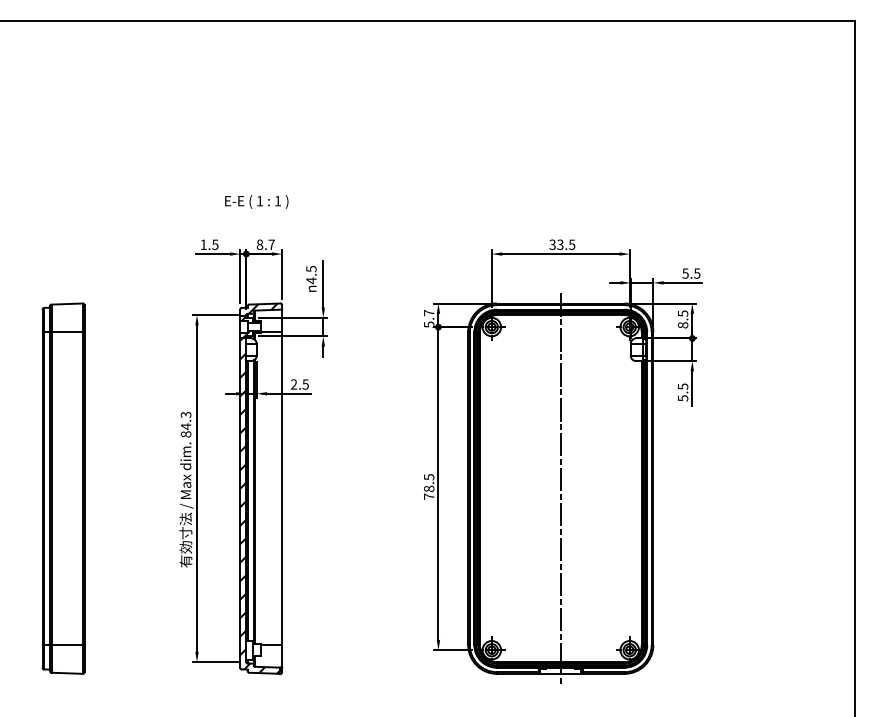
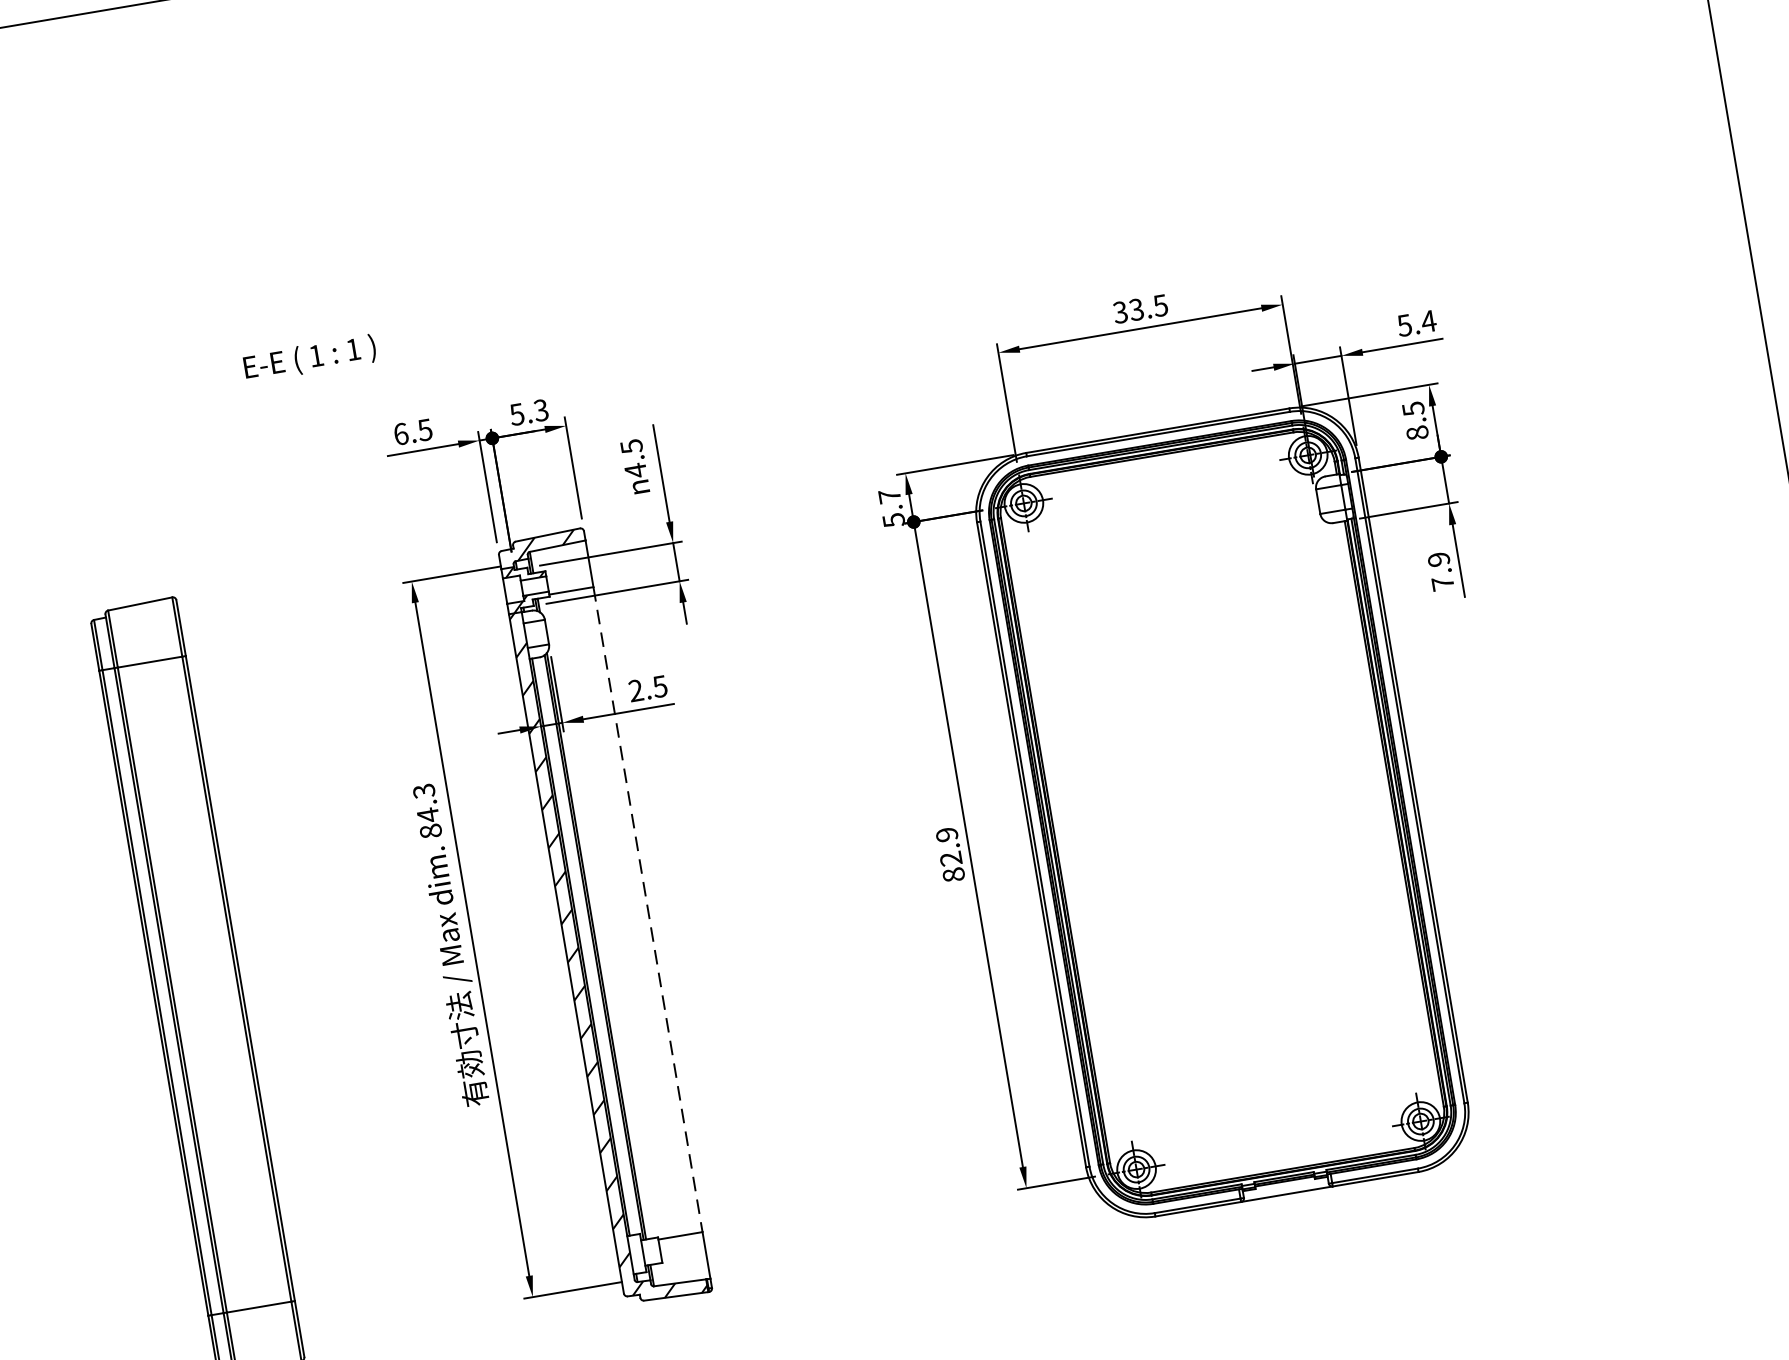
text: (256, 201) -> (309, 357), moved
text: (203, 244) -> (400, 433), 1.5 -> 6.5
text: (265, 244) -> (528, 411), 8.7 -> 5.3
text: (696, 273) -> (1427, 321), 5.5 -> 5.4
text: (682, 392) -> (1439, 571), 5.5 -> 7.9
text: (428, 486) -> (948, 854), 78.5 -> 82.9
line: (560, 488) -> (1221, 812), removed
line: (282, 489) -> (648, 911), solid -> dashed

